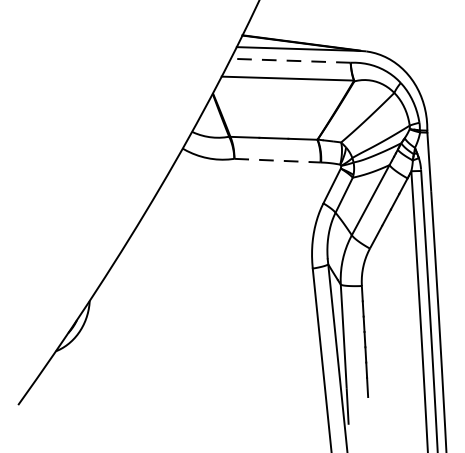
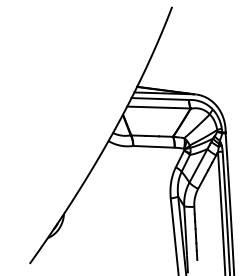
line: (291, 61) -> (160, 99), dashed -> solid
line: (276, 159) -> (153, 146), dashed -> solid

